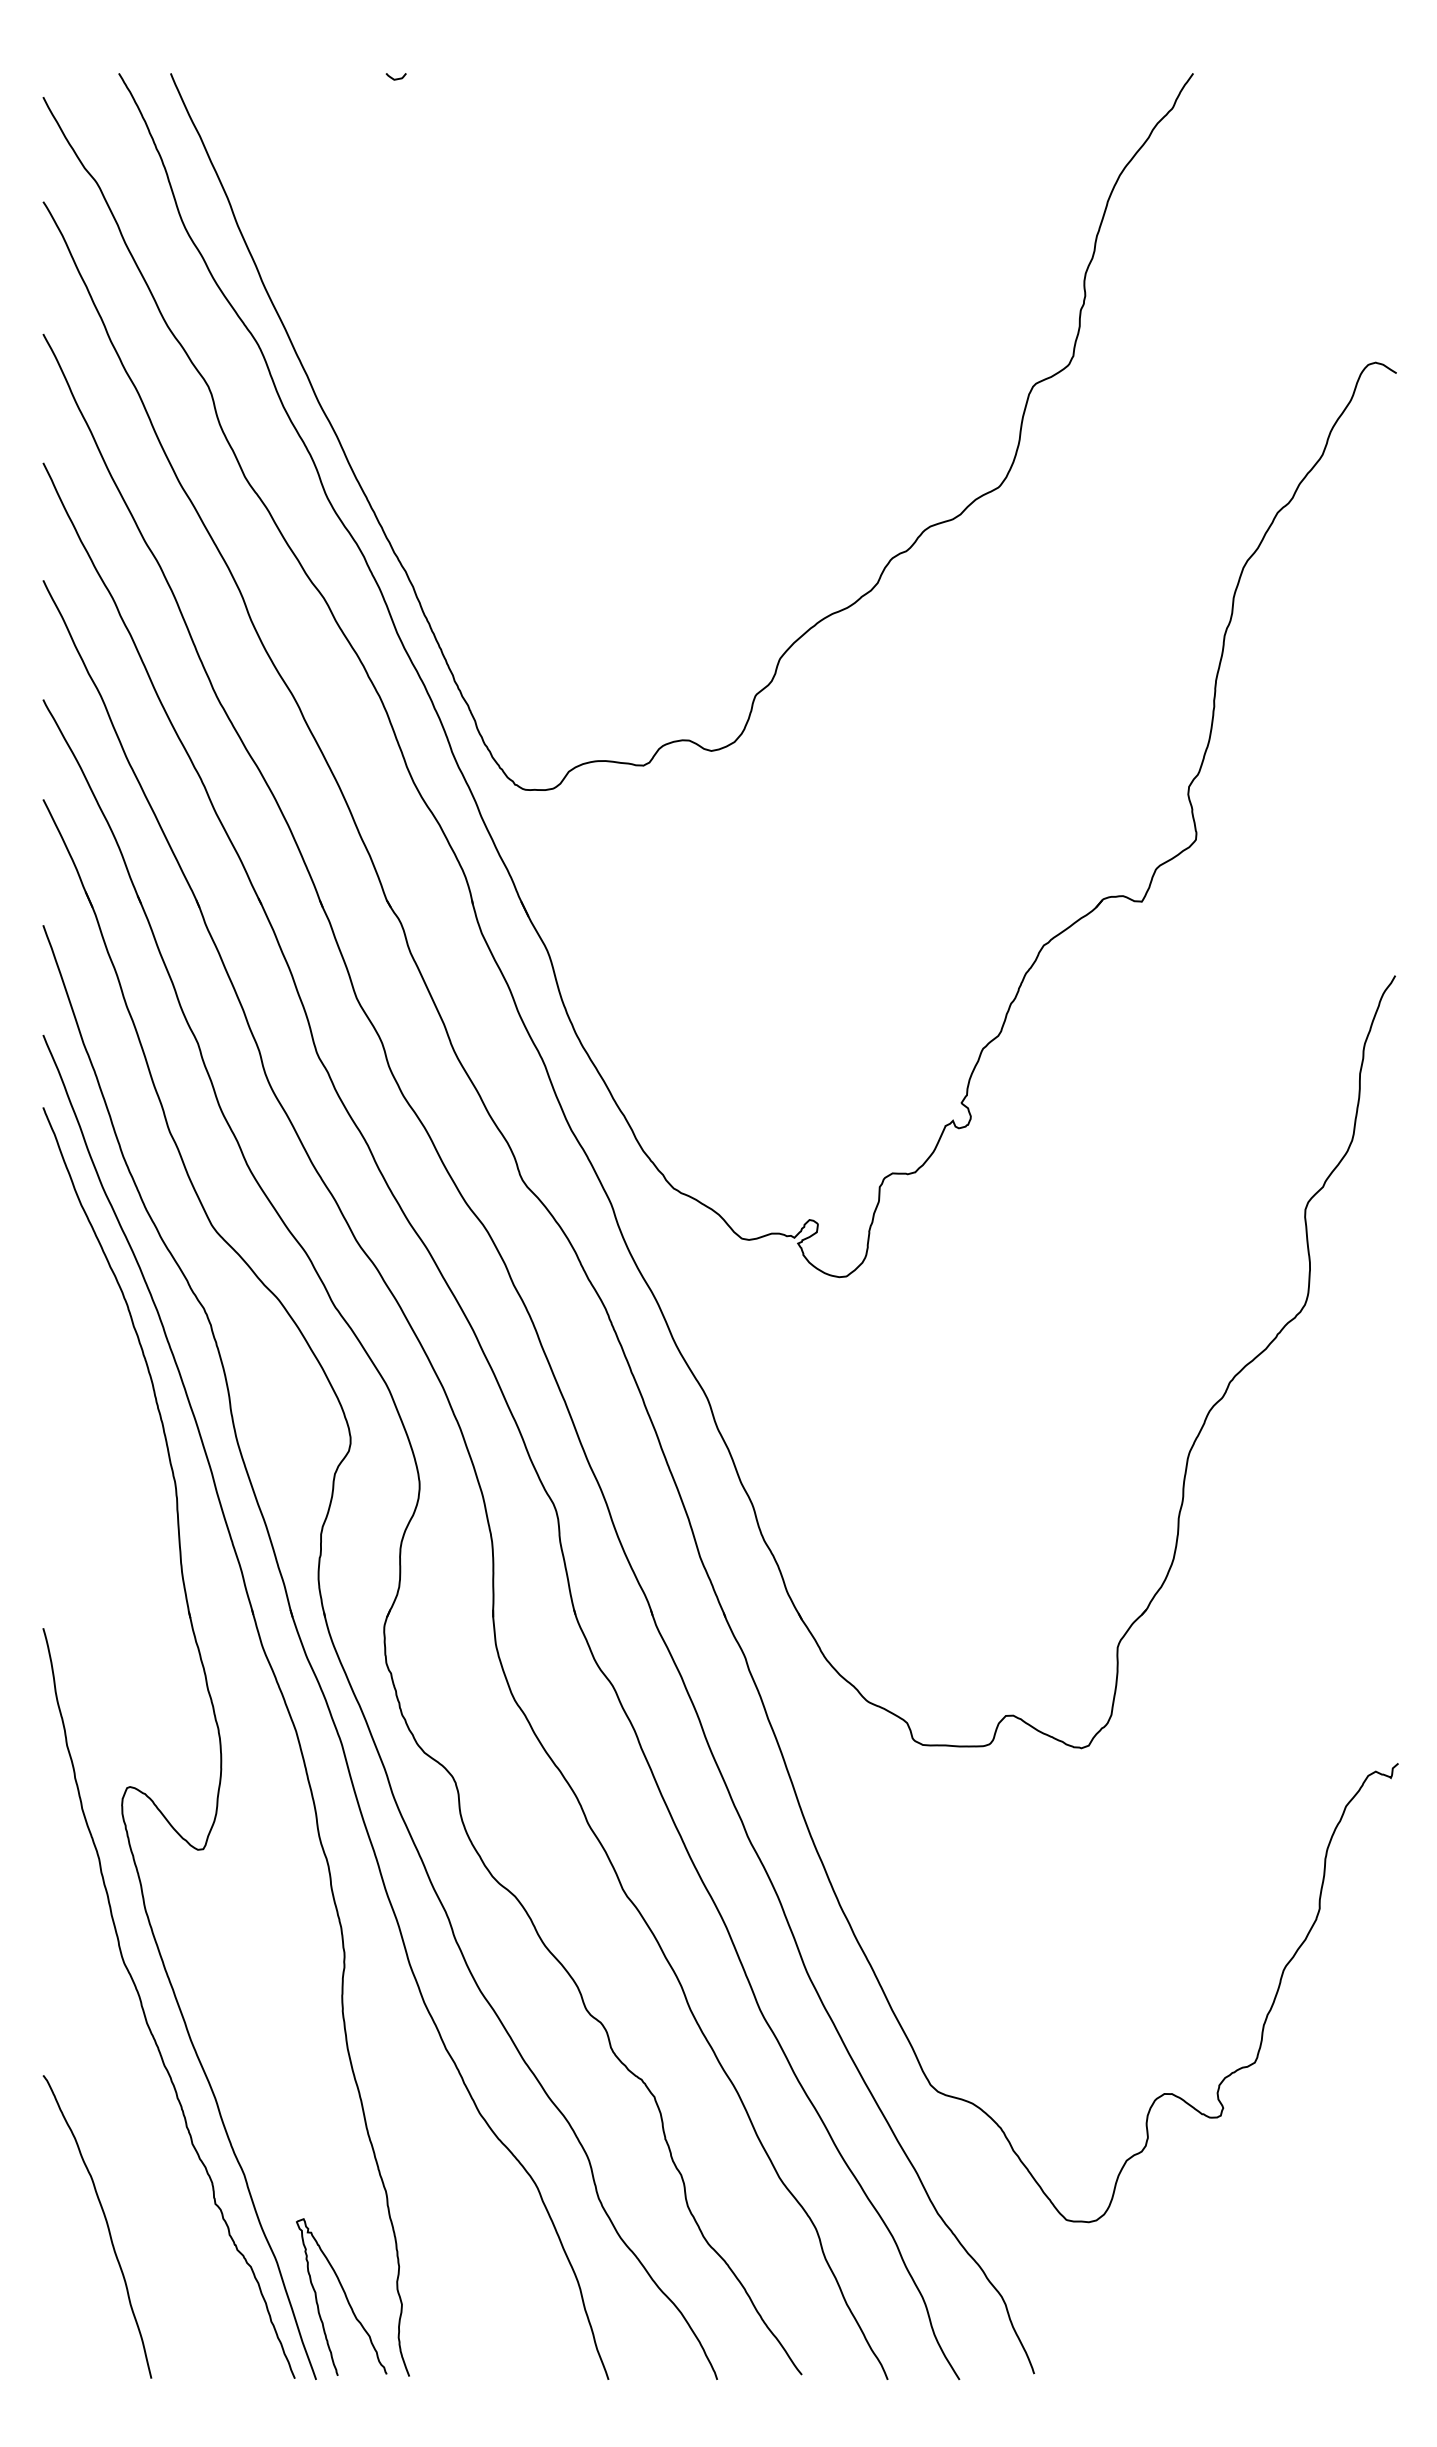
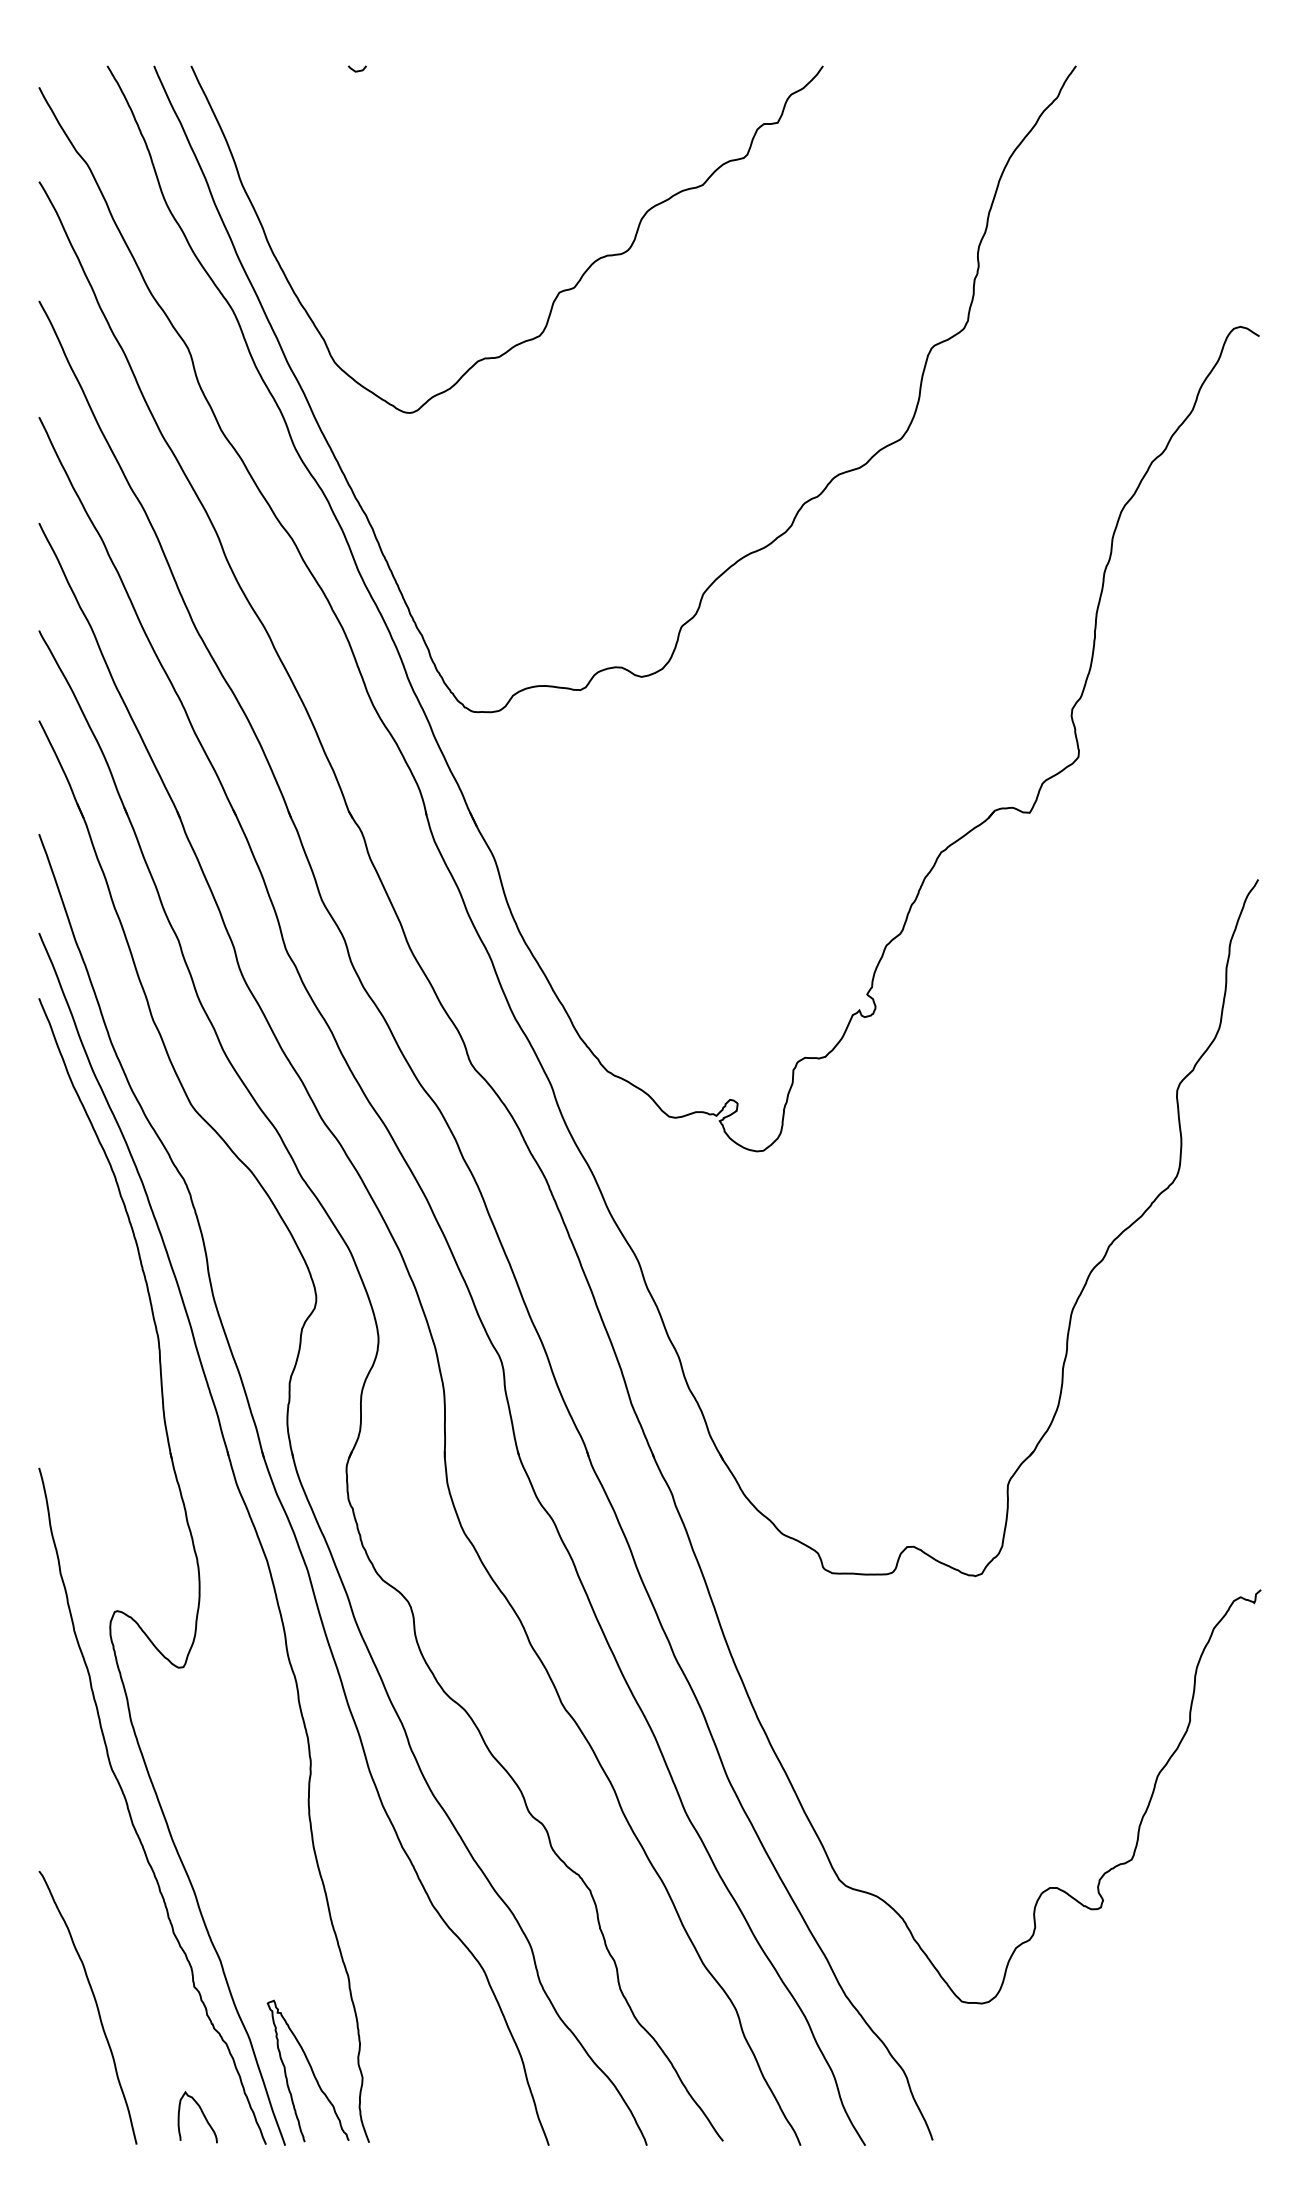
curve: (620, 323) -> (559, 291), added
curve: (224, 2345) -> (202, 2114), added

